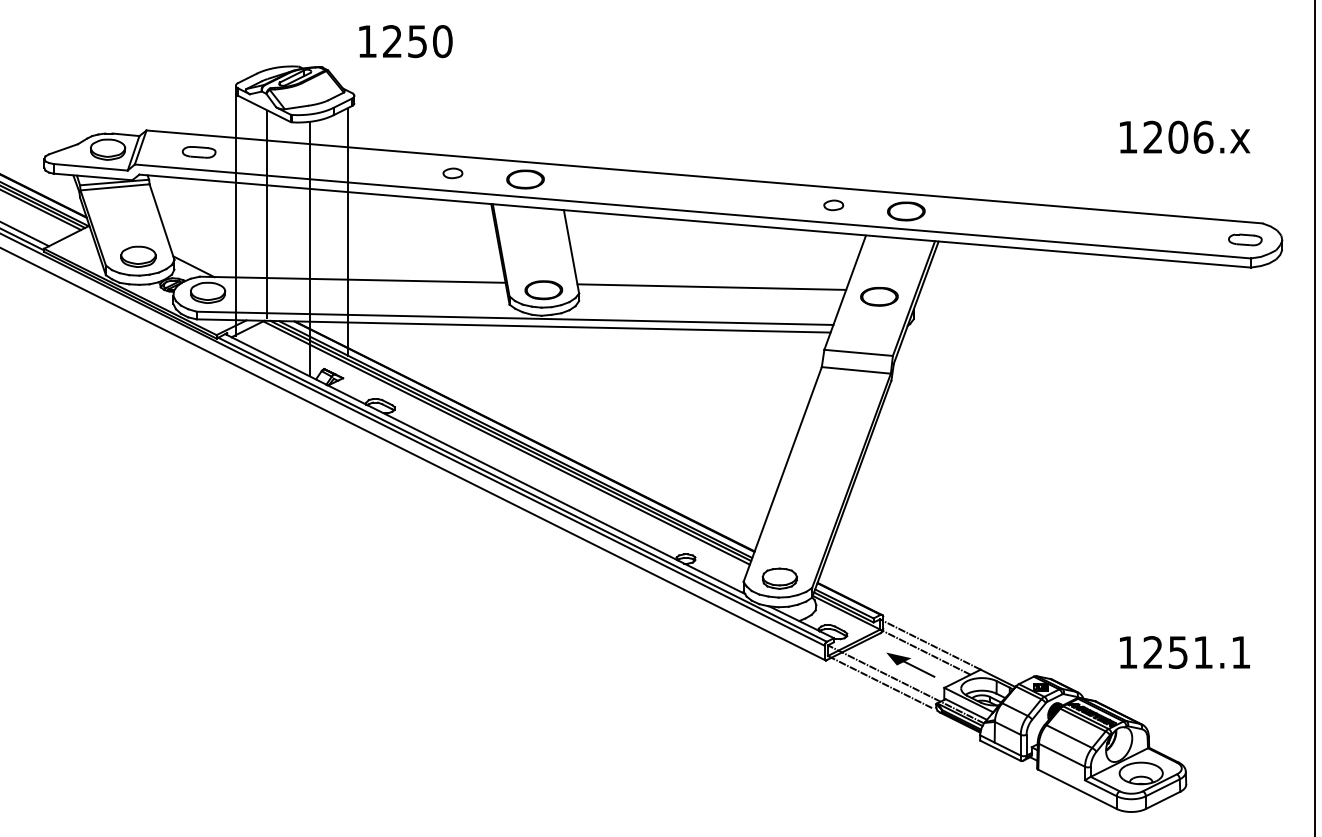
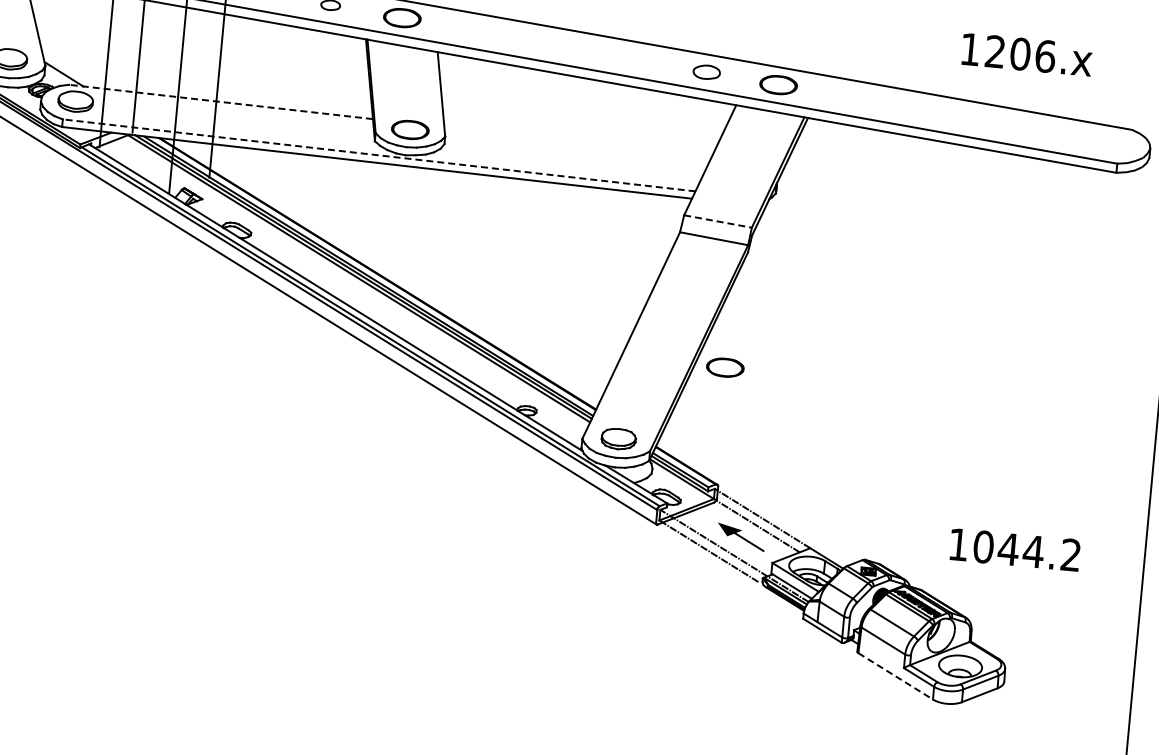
text: (1185, 136) -> (1027, 54), moved
part: (833, 205) -> (706, 72), size x1.4
part: (1245, 239) -> (1113, 144), removed
line: (352, 279) -> (220, 101), solid -> dashed
line: (711, 286) -> (577, 141), removed
part: (879, 296) -> (725, 367), moved
line: (514, 318) -> (378, 155), solid -> dashed
line: (859, 352) -> (718, 221), solid -> dashed
text: (1196, 652) -> (1026, 551), 1251.1 -> 1044.2
line: (1077, 789) -> (895, 676), solid -> dashed

